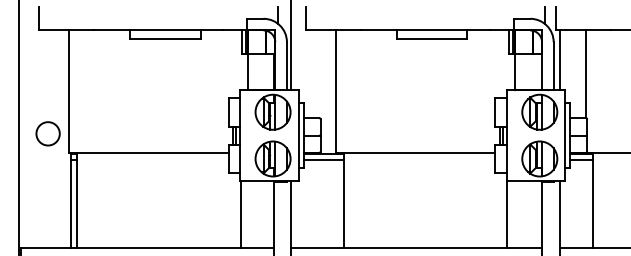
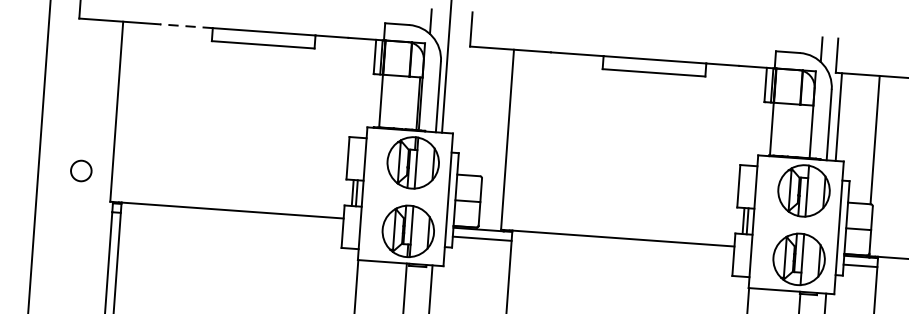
line: (112, 30) -> (186, 26), solid -> dashed
circle: (47, 133) -> (80, 170), size x0.6

